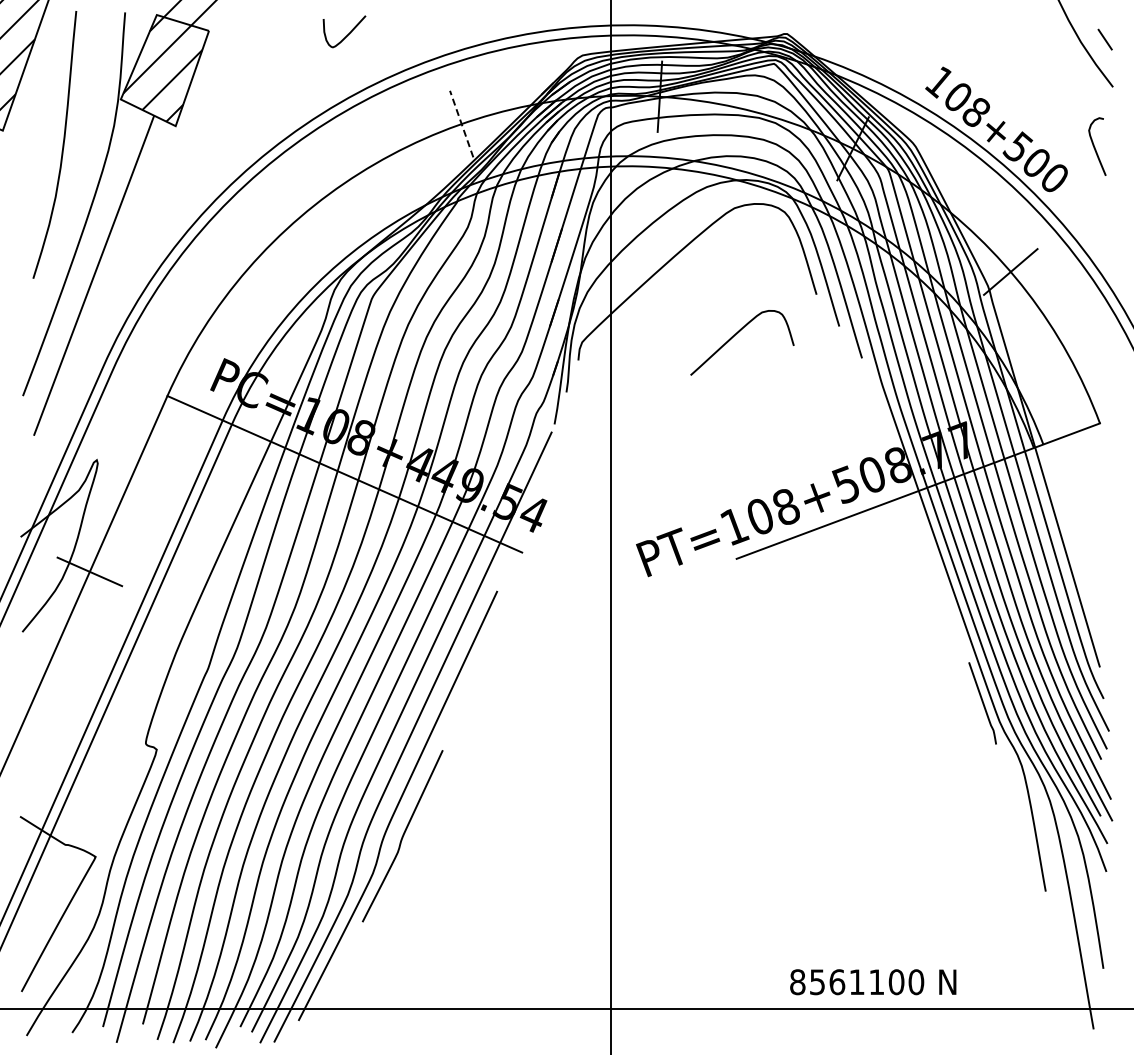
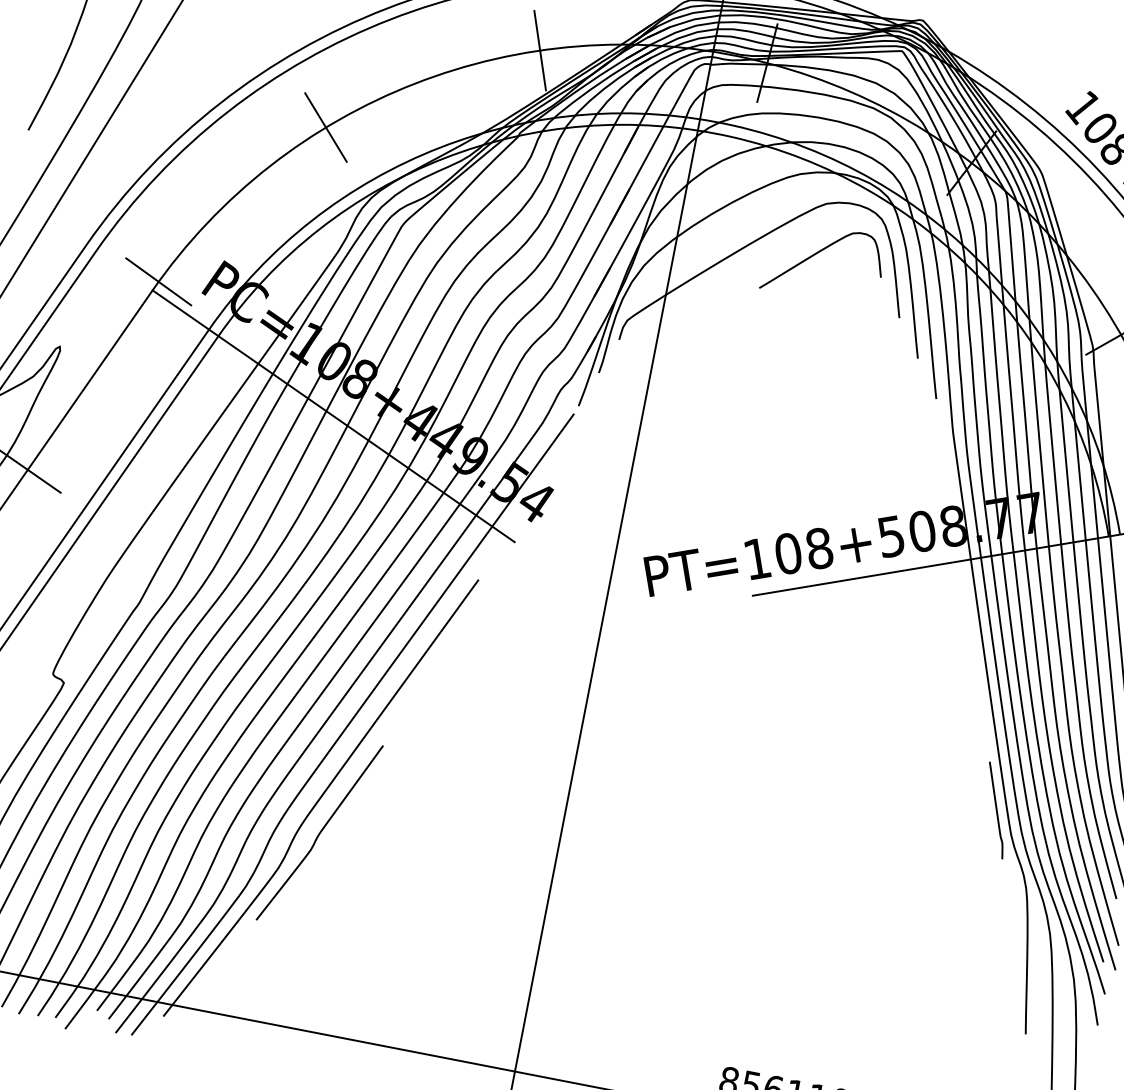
line: (461, 123) -> (540, 49), dashed -> solid
line: (289, 226) -> (325, 127), added
curve: (737, 334) -> (820, 252), moved
line: (171, 387) -> (159, 281), added

